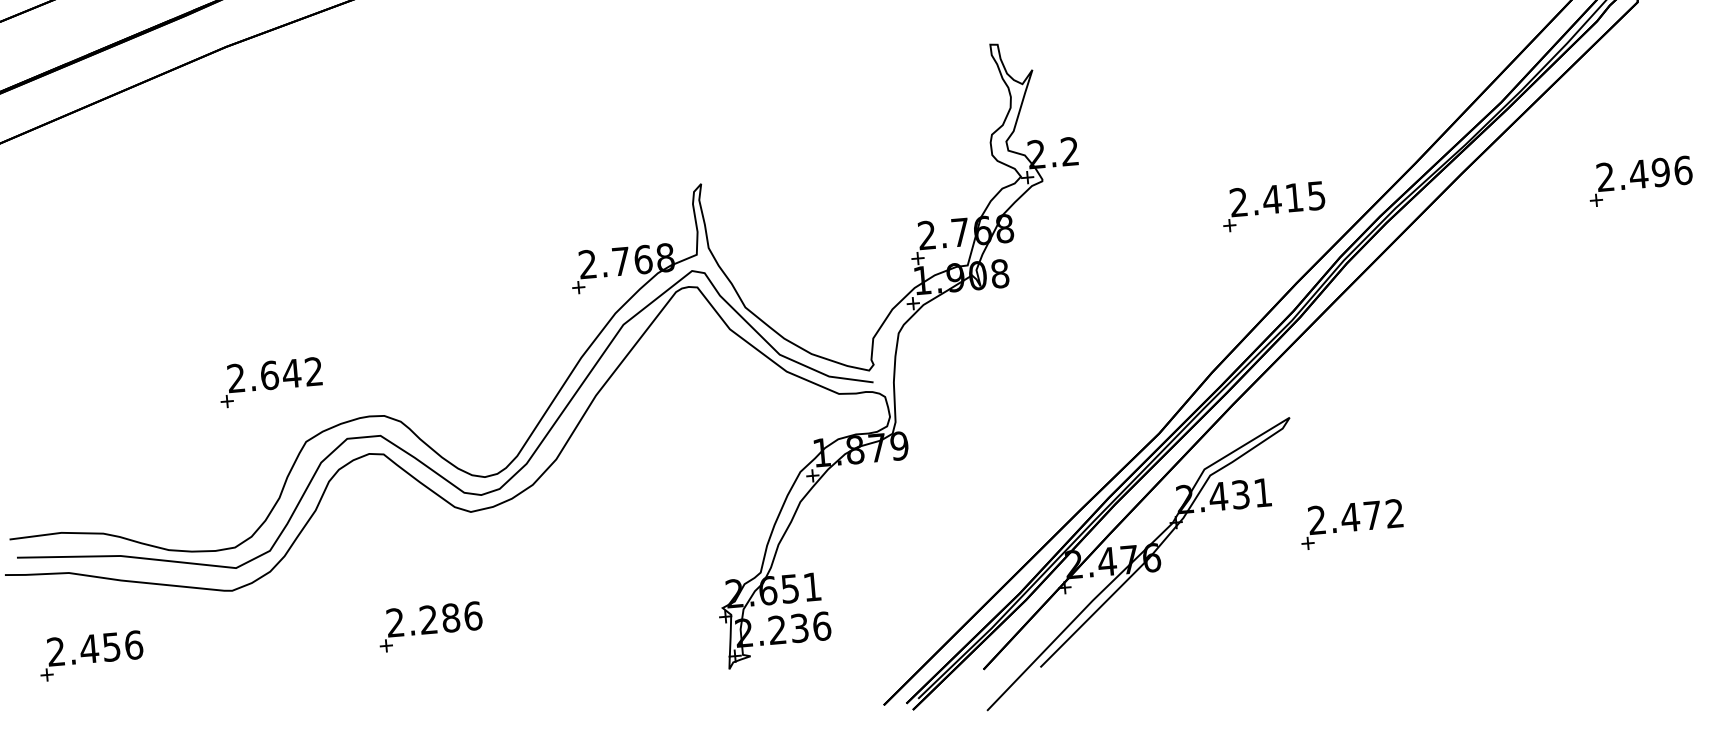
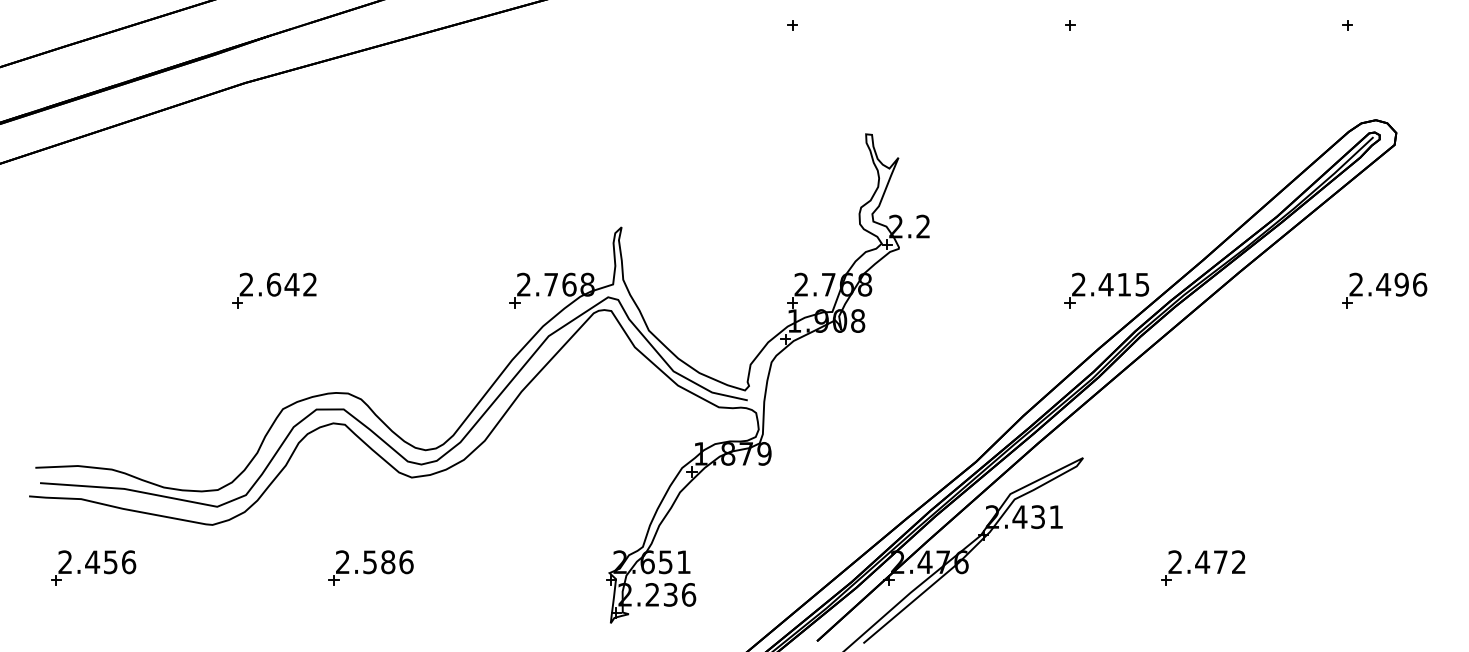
part: (1273, 206) -> (1106, 290), moved
part: (270, 382) -> (274, 290), moved
part: (1352, 523) -> (1203, 567), moved
text: (428, 620) -> (369, 562), 2.286 -> 2.586

